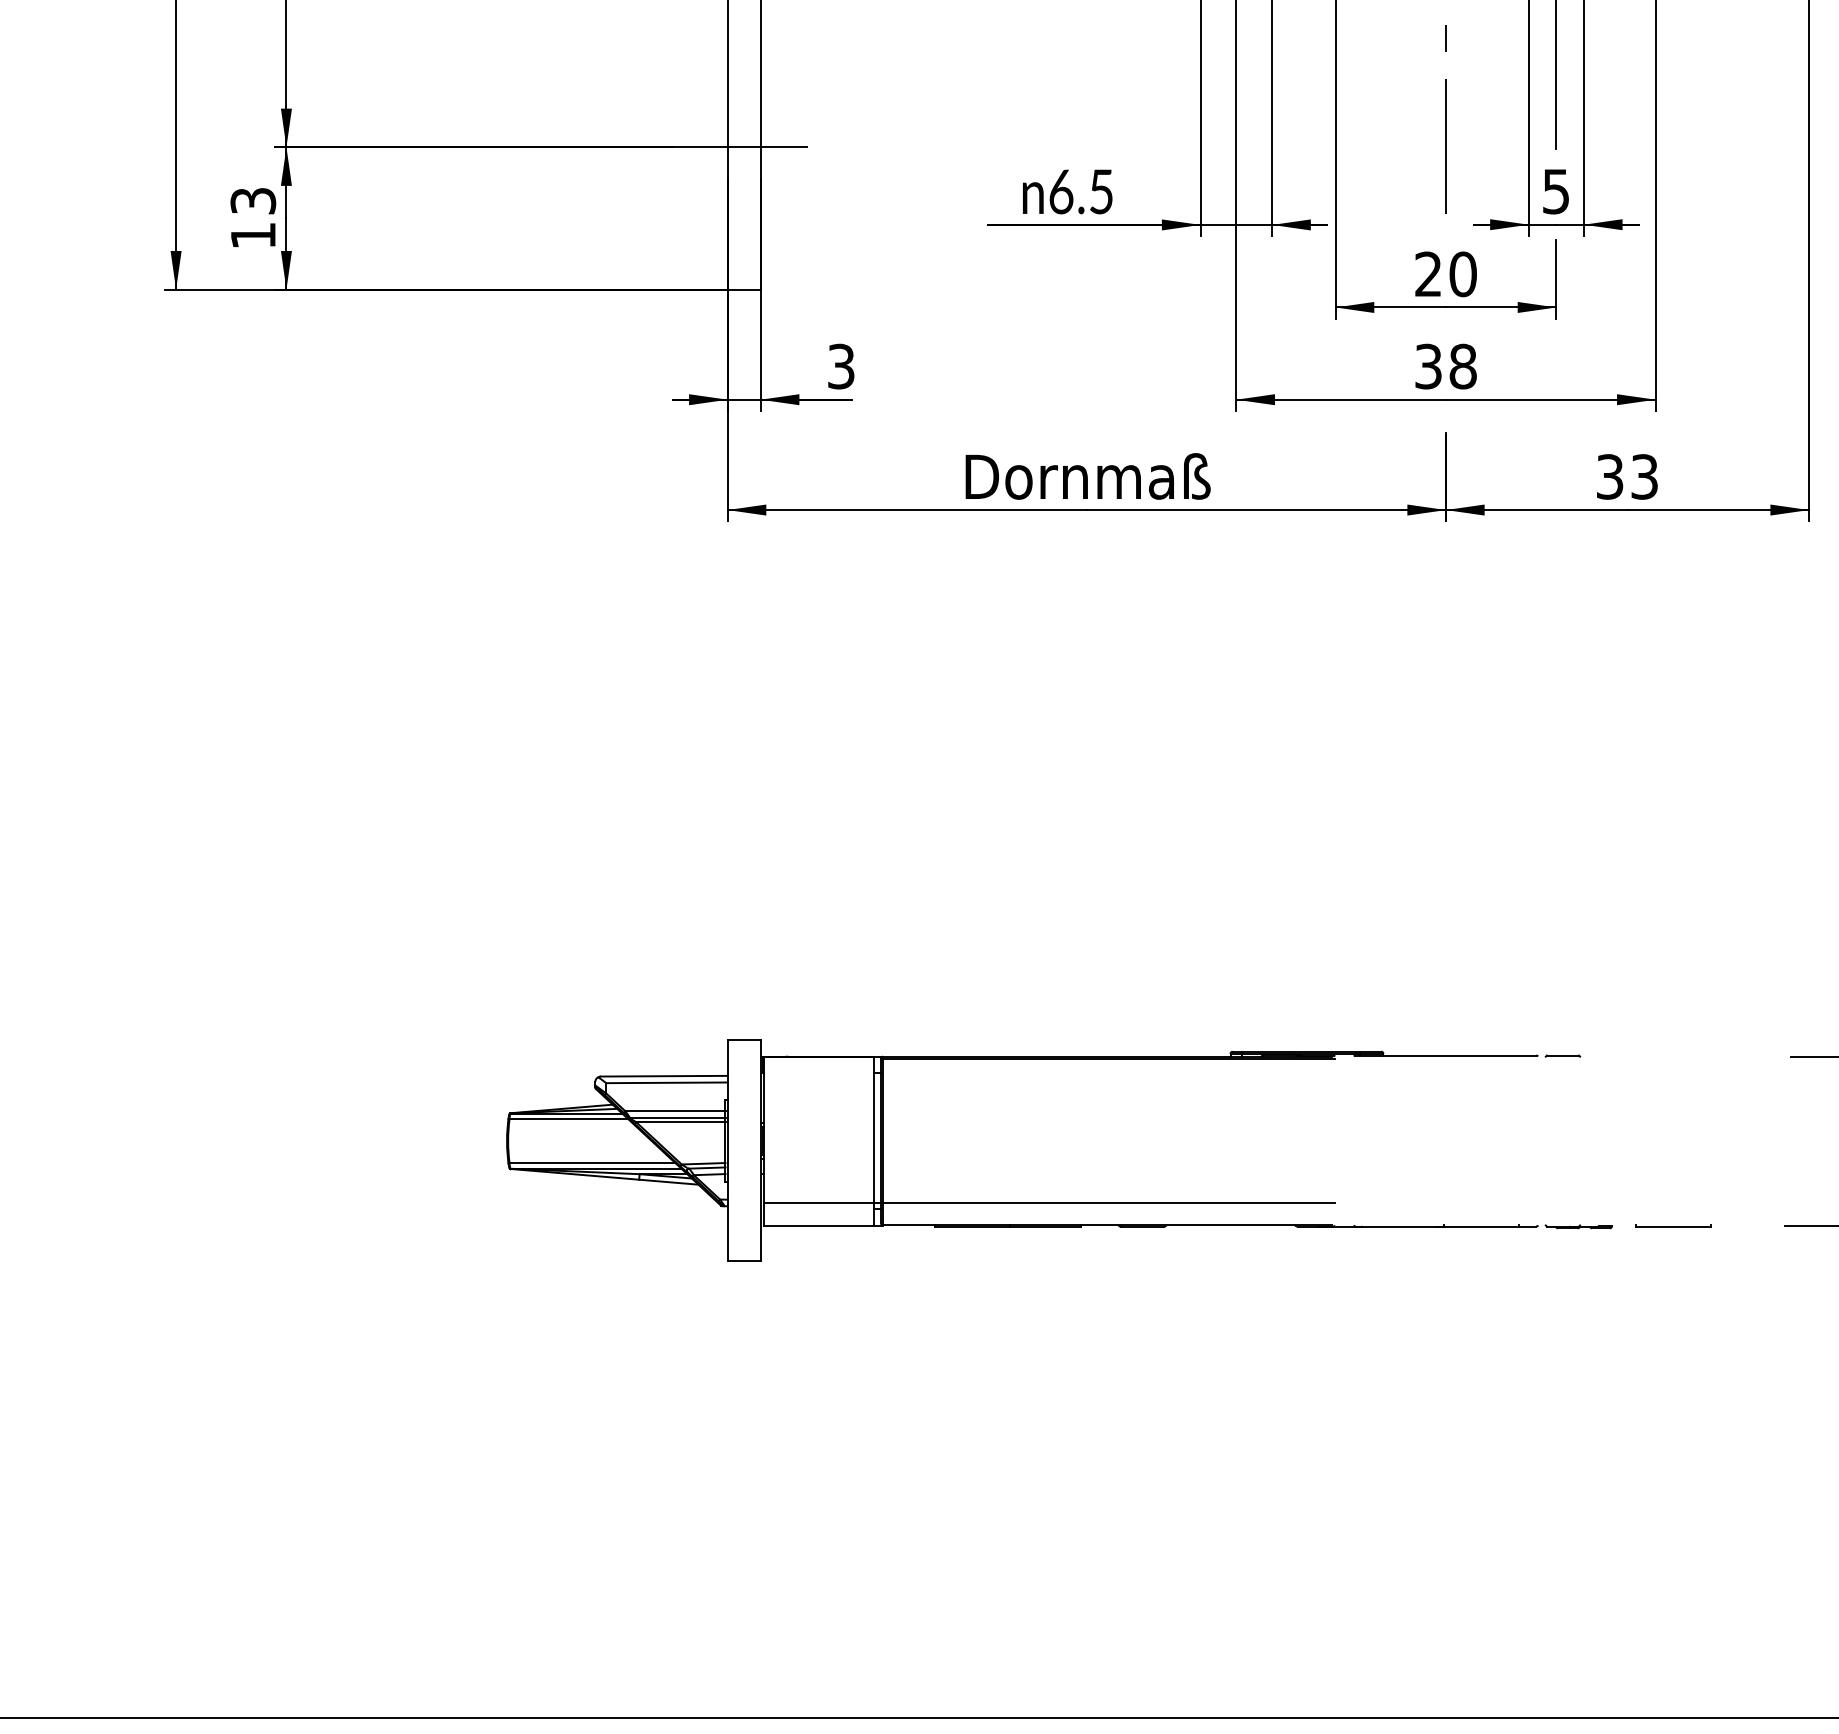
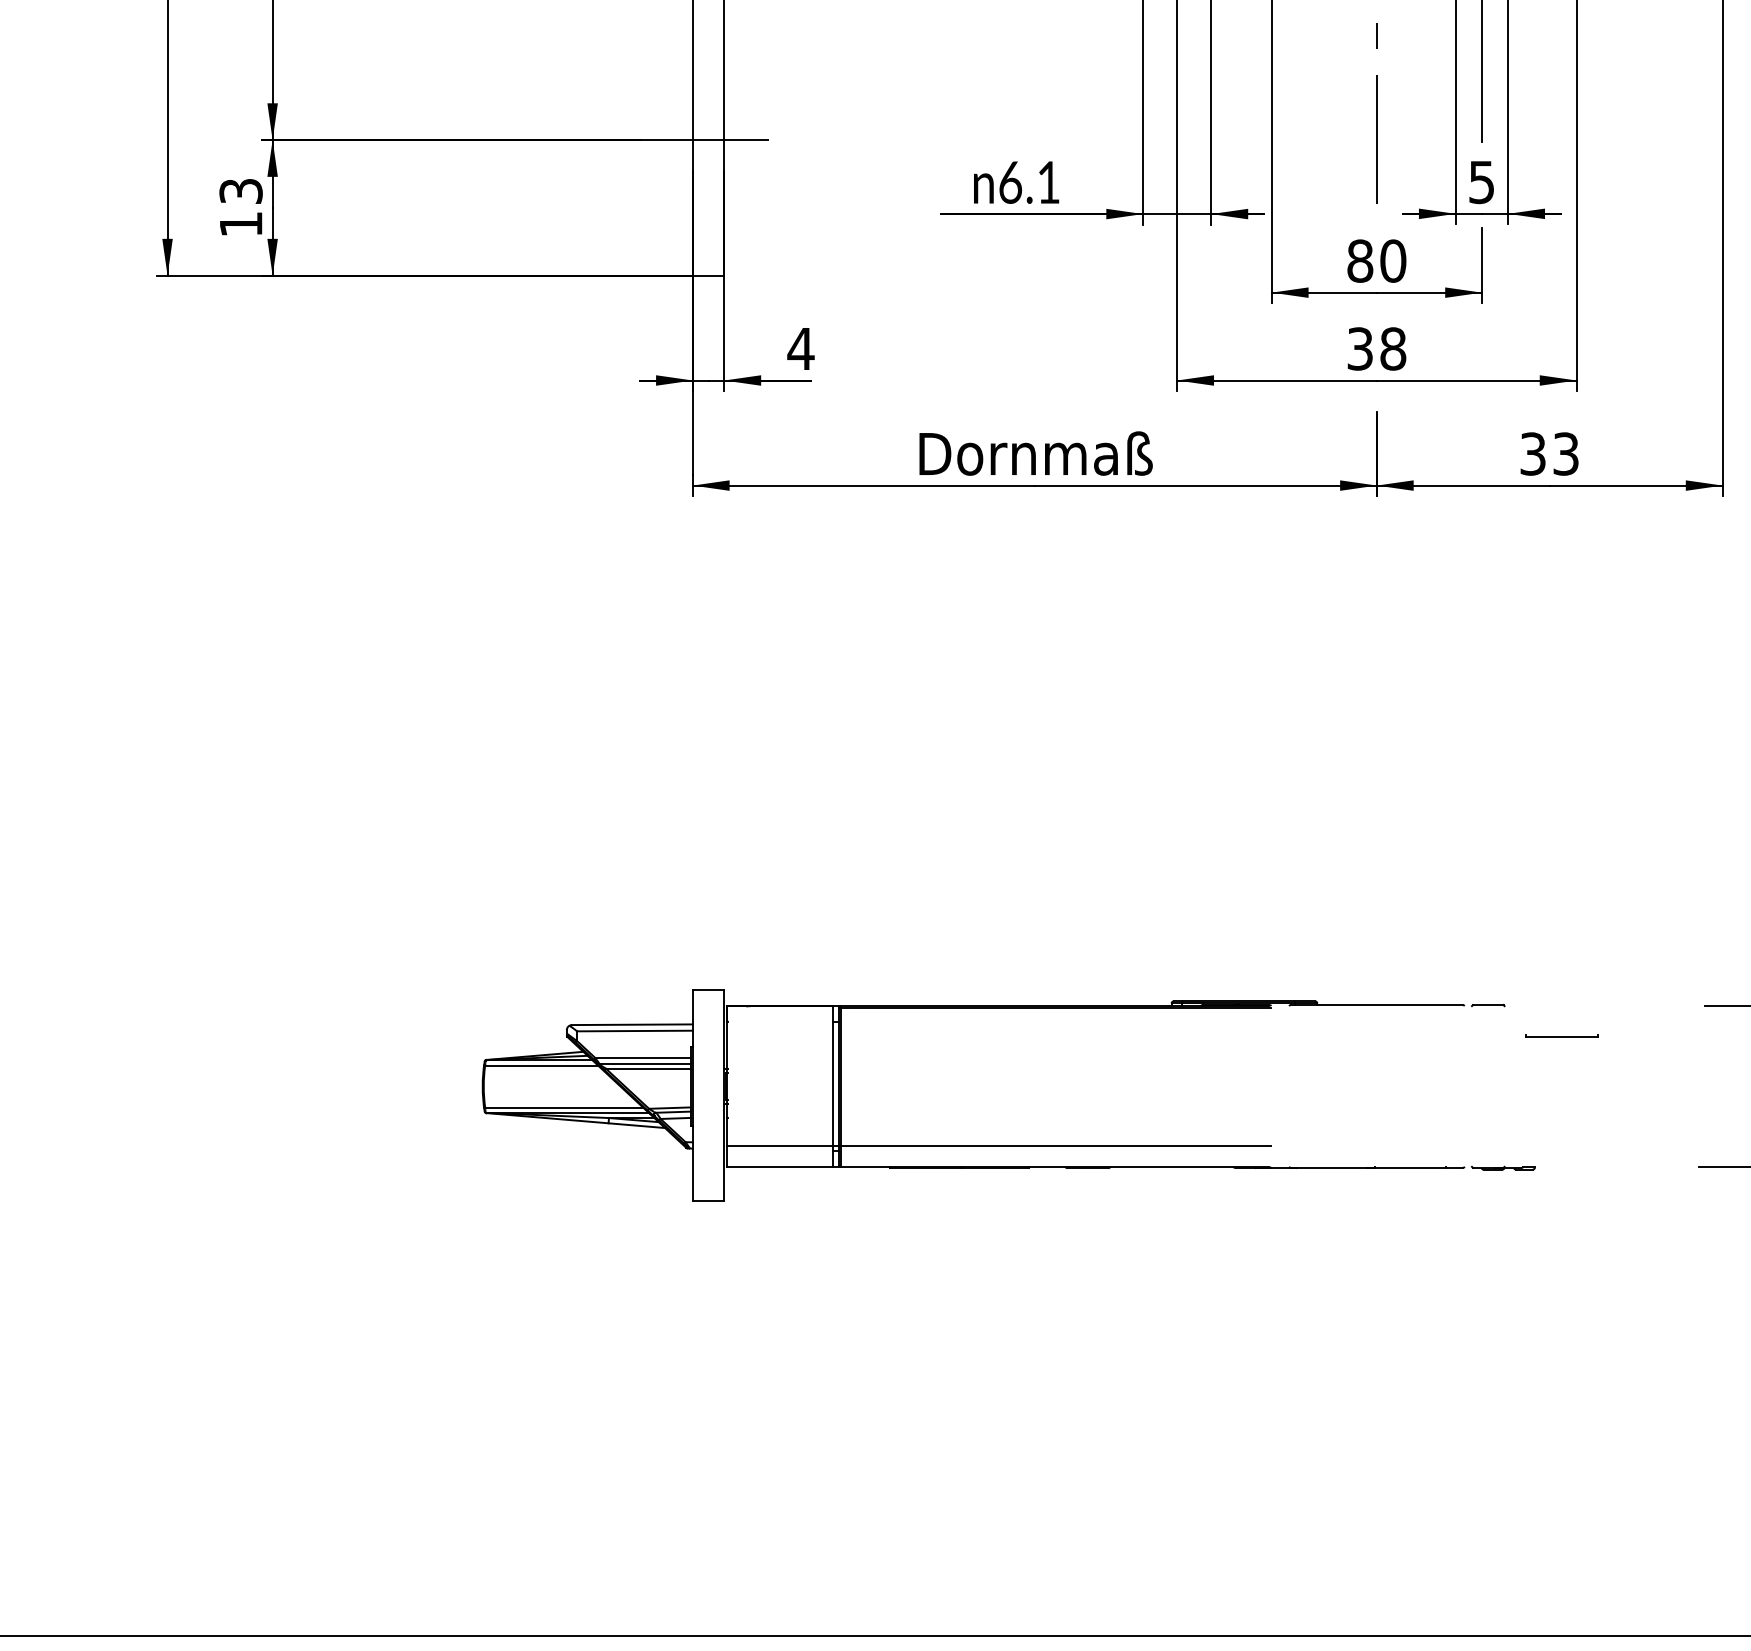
text: (1101, 191) -> (1048, 182), 6.5 -> 6.1
text: (1428, 274) -> (1360, 261), 20 -> 80
text: (840, 366) -> (800, 348), 3 -> 4
part: (1673, 1225) -> (1562, 1035), moved

